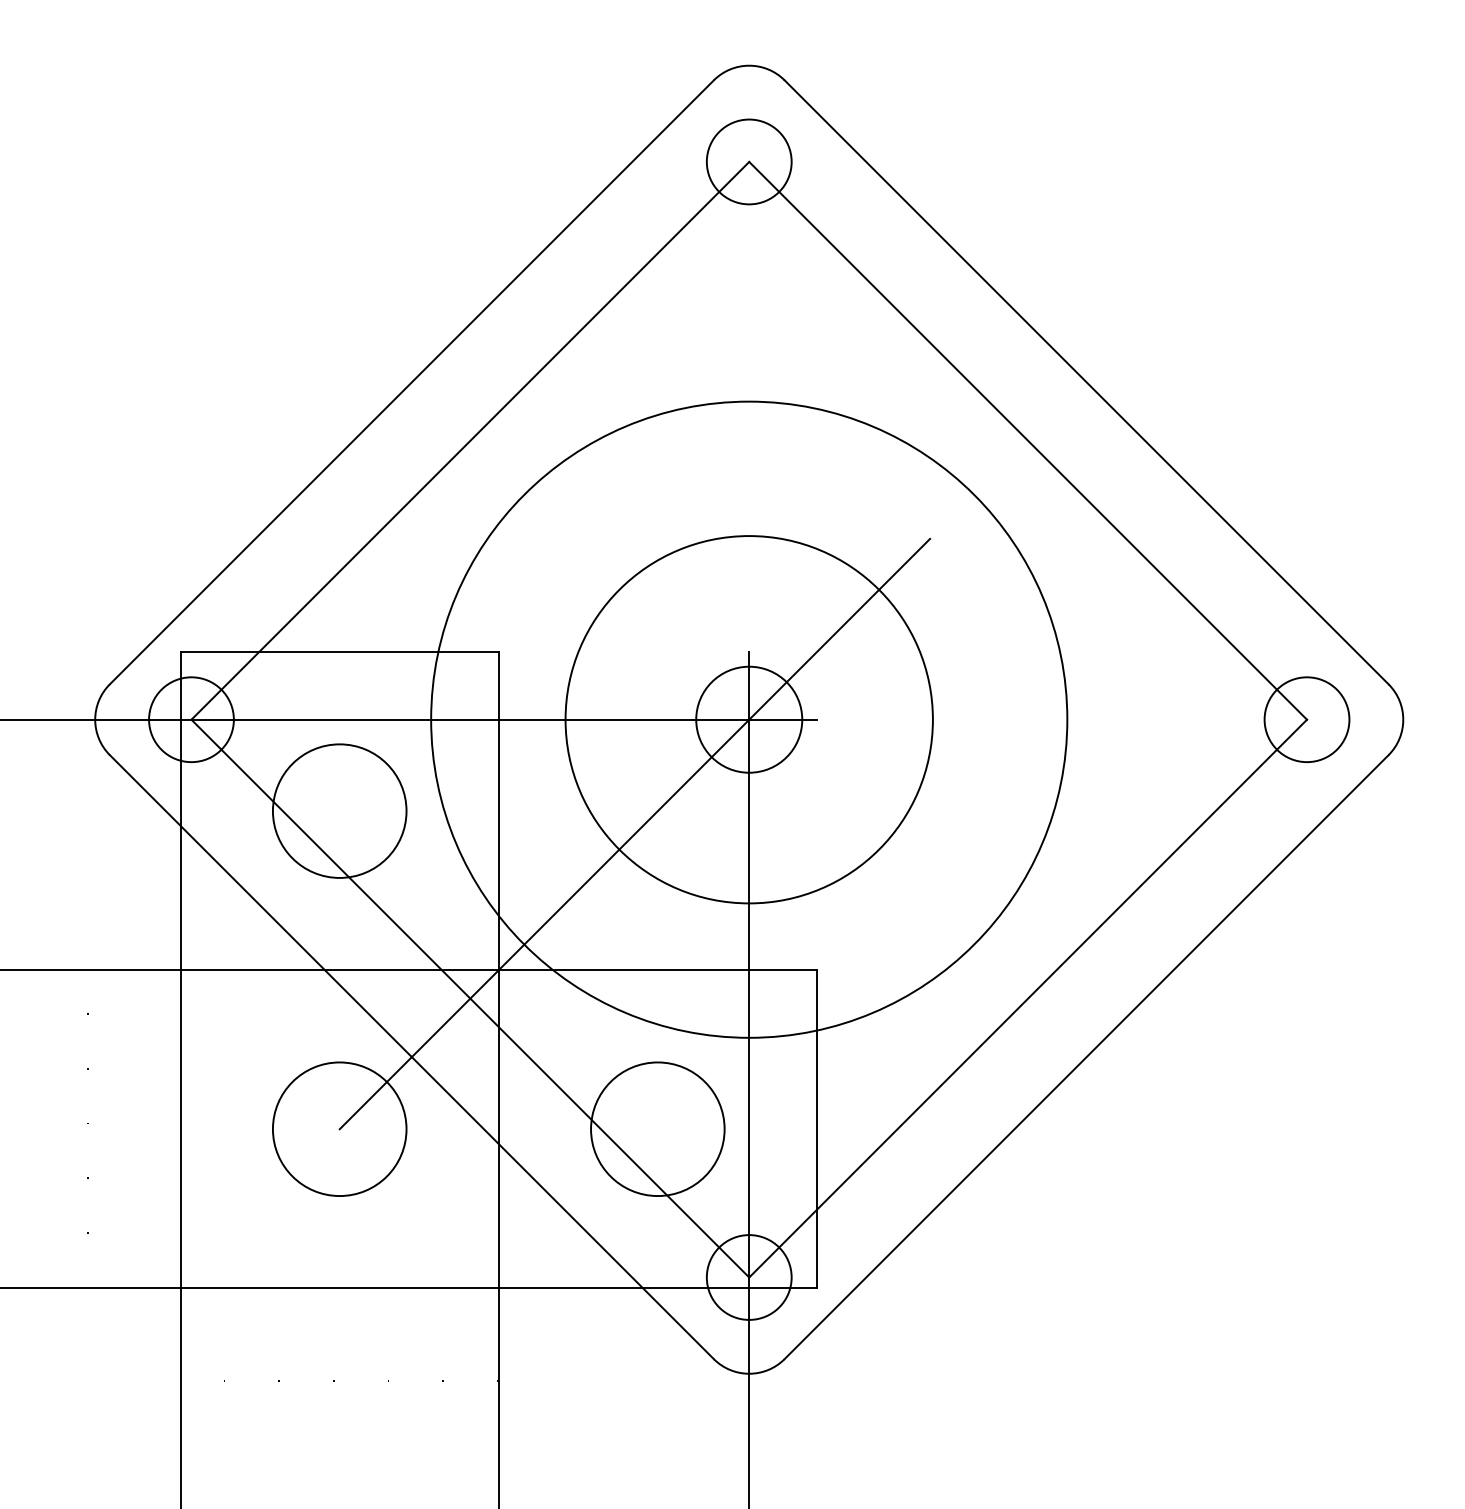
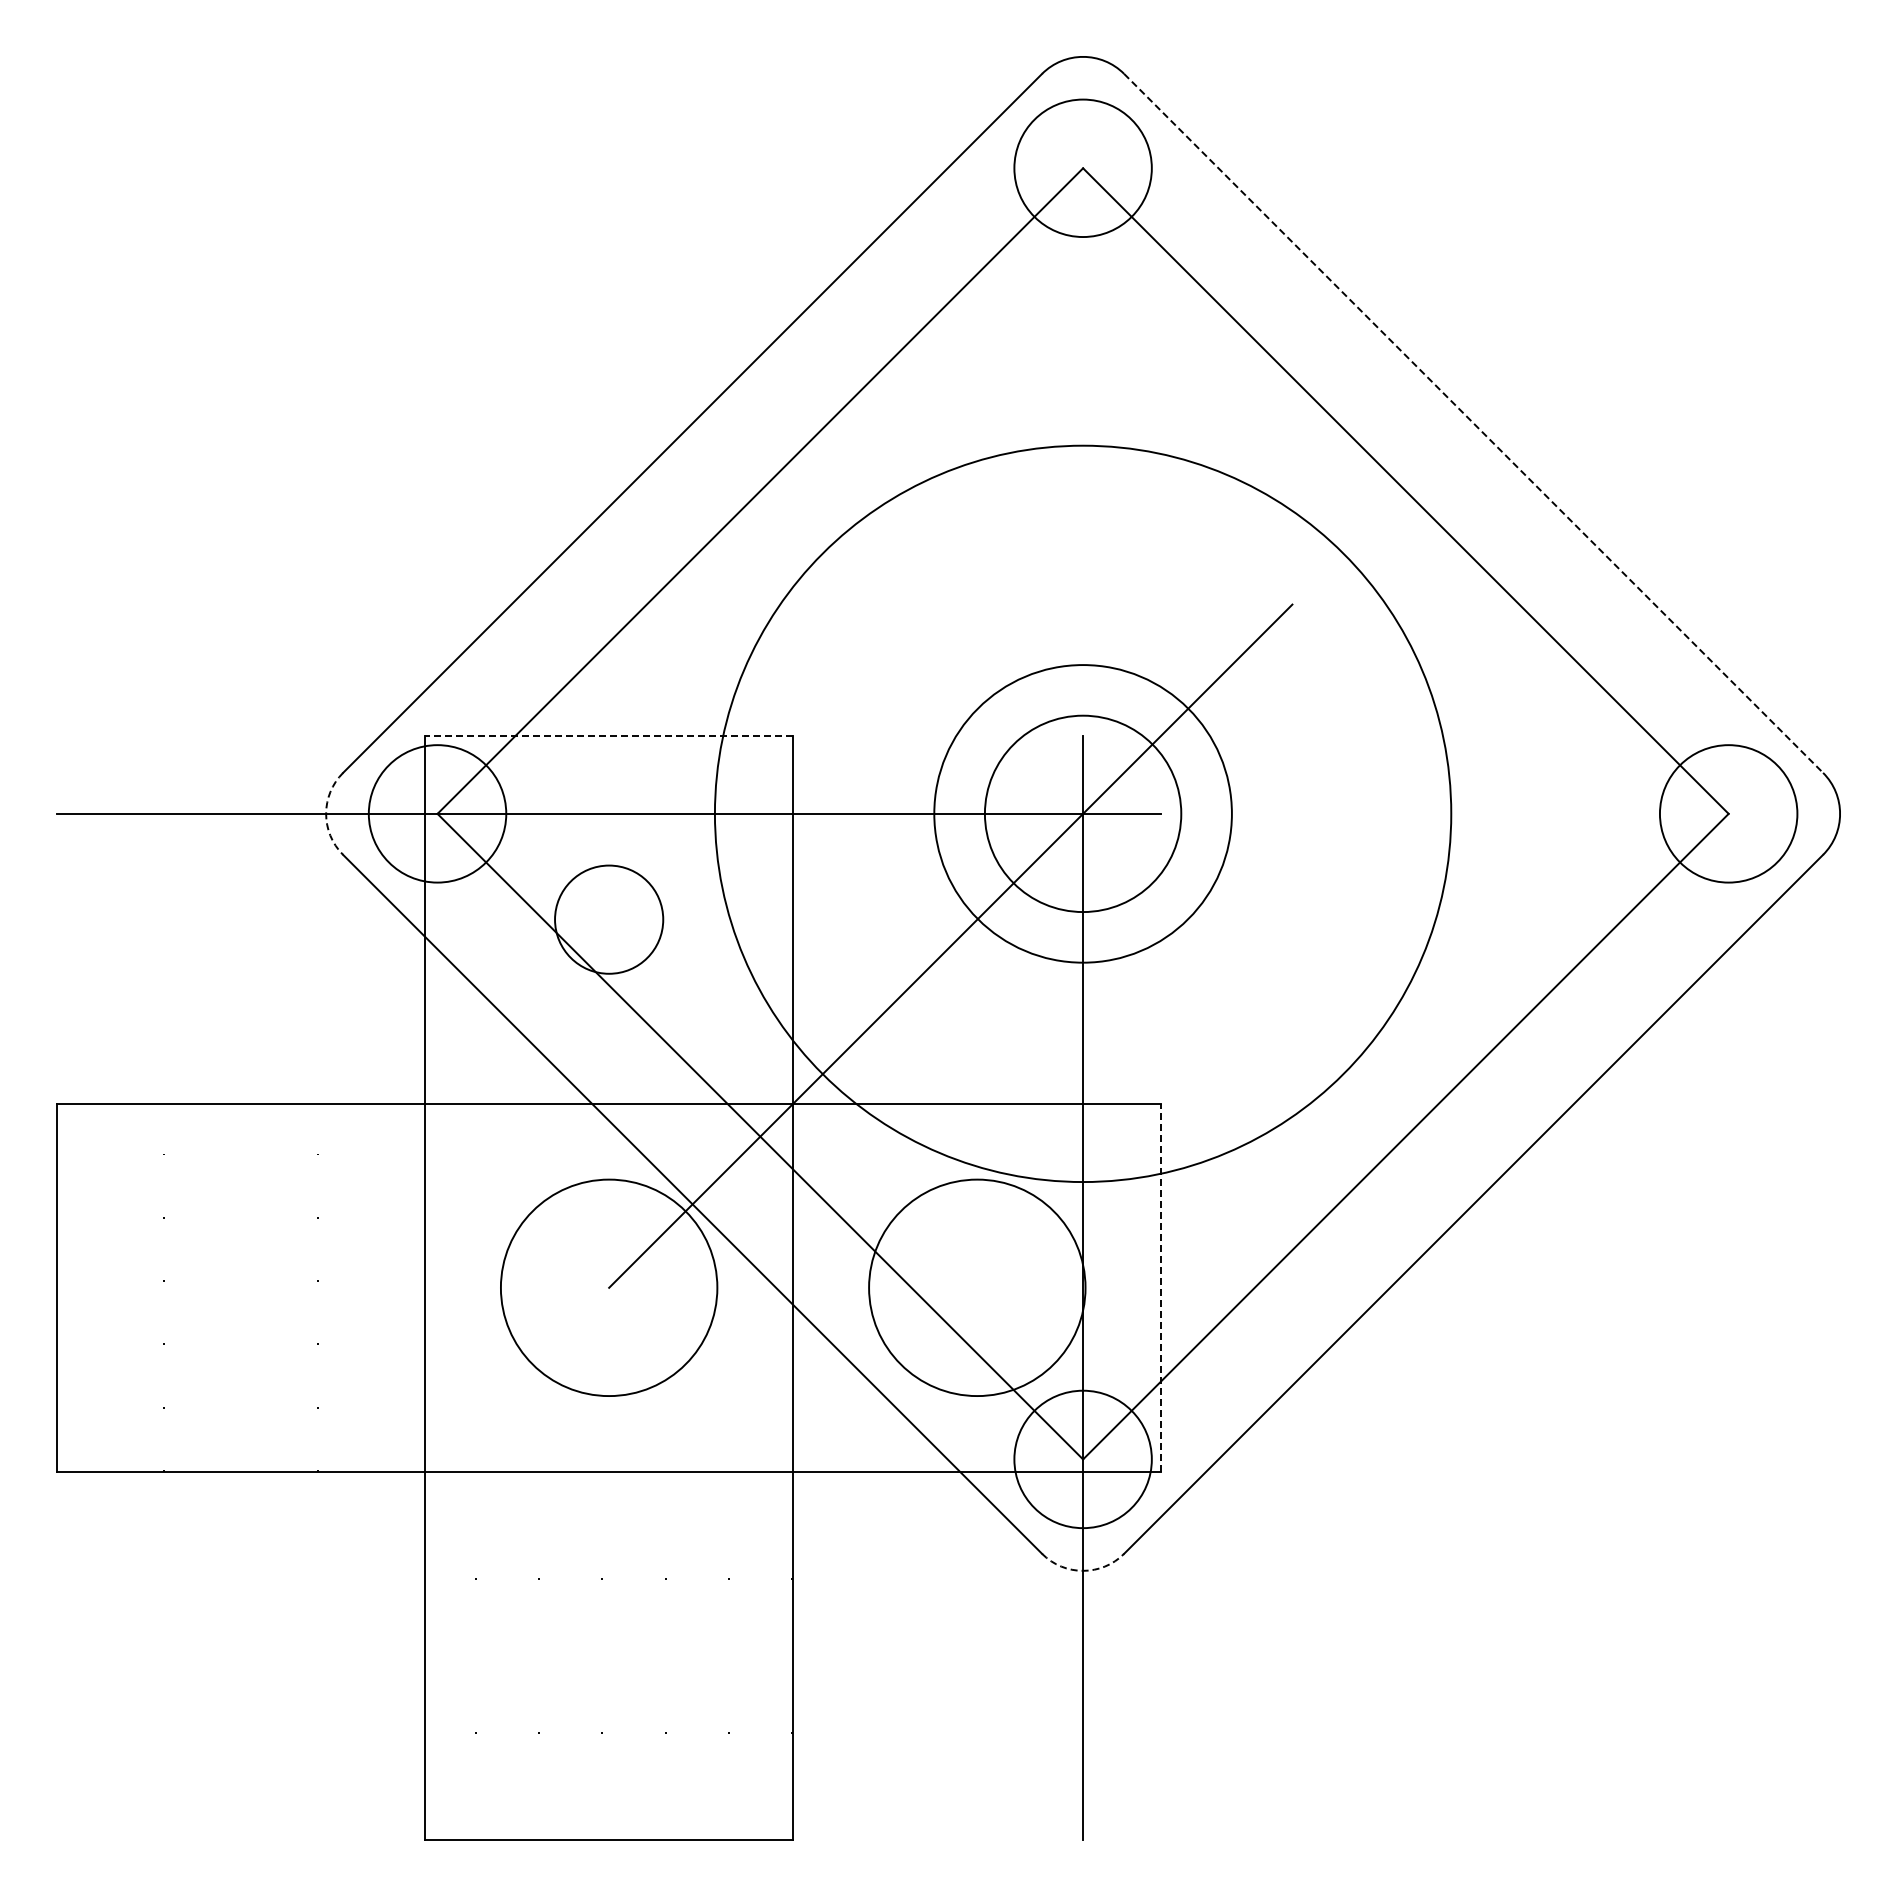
circle: (749, 162) -> (1083, 168), size x1.4
line: (1086, 382) -> (1473, 423), solid -> dashed
line: (339, 652) -> (608, 735), solid -> dashed
arc: (95, 719) -> (326, 813), solid -> dashed
circle: (191, 719) -> (437, 813), size x1.4
circle: (748, 719) -> (1082, 813), size x0.7
circle: (748, 719) -> (1082, 813), size x1.6
circle: (1306, 719) -> (1728, 813), size x1.4
circle: (339, 810) -> (608, 919), size x0.7
circle: (339, 1128) -> (608, 1287), size x1.4
circle: (657, 1128) -> (977, 1287), size x1.4
line: (816, 1128) -> (1161, 1287), solid -> dashed
circle: (749, 1277) -> (1083, 1459), size x1.4
arc: (749, 1373) -> (1083, 1570), solid -> dashed

